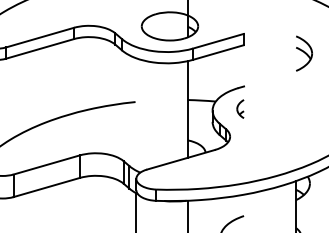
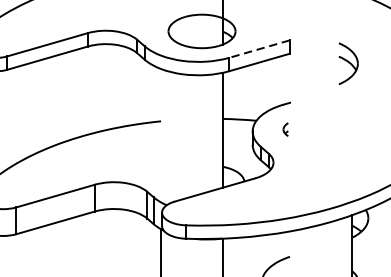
line: (217, 41) -> (258, 49), solid -> dashed
part: (304, 53) -> (348, 63), moved
part: (240, 108) -> (285, 128), size x0.6

